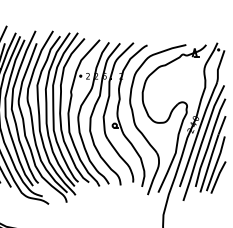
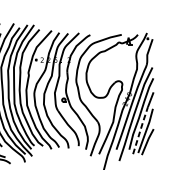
line: (209, 163) -> (140, 130), solid -> dashed

